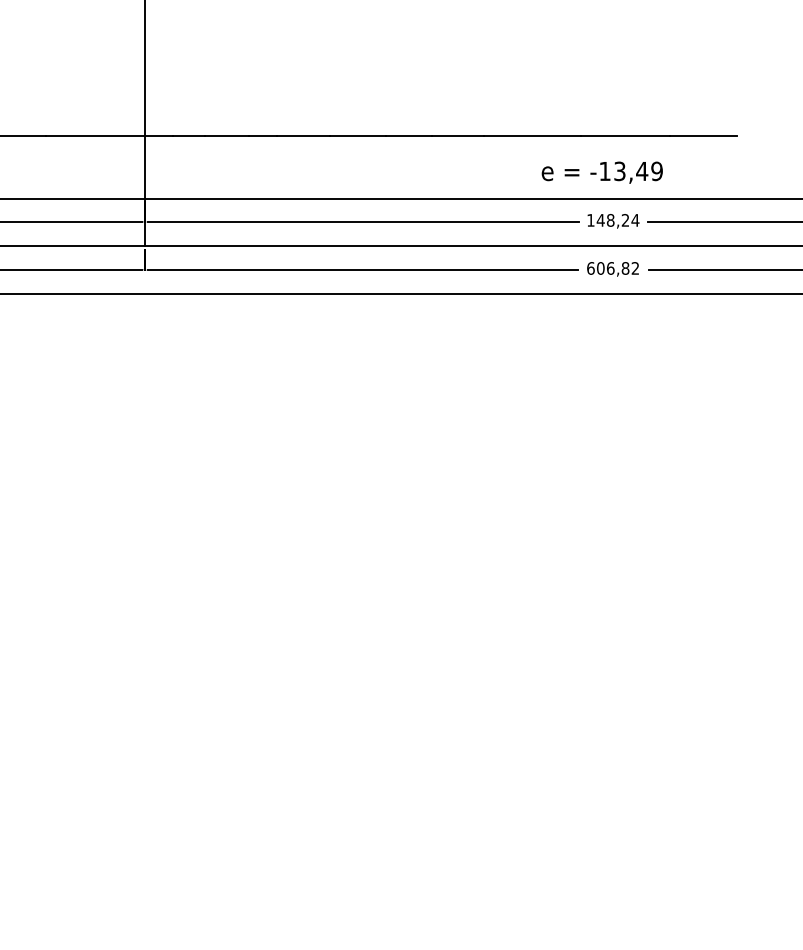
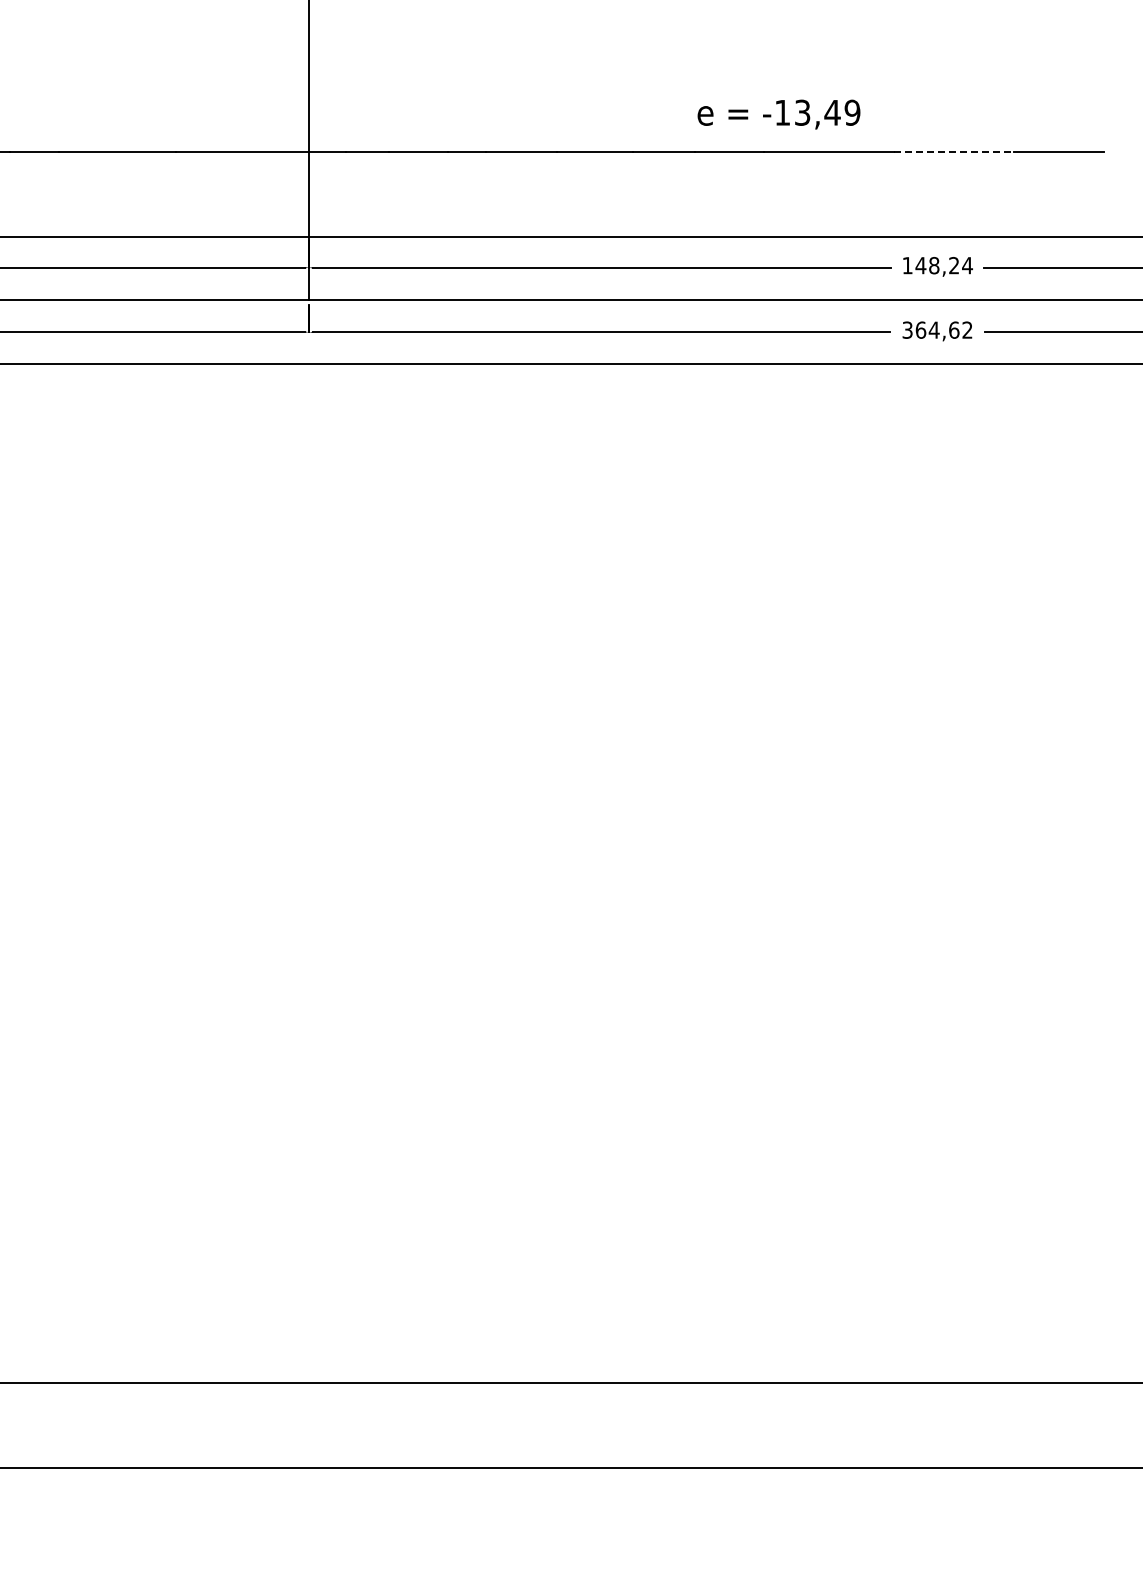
line: (625, 135) -> (953, 151), solid -> dashed
text: (601, 172) -> (778, 114), moved
text: (607, 267) -> (930, 329), 606,82 -> 364,62

